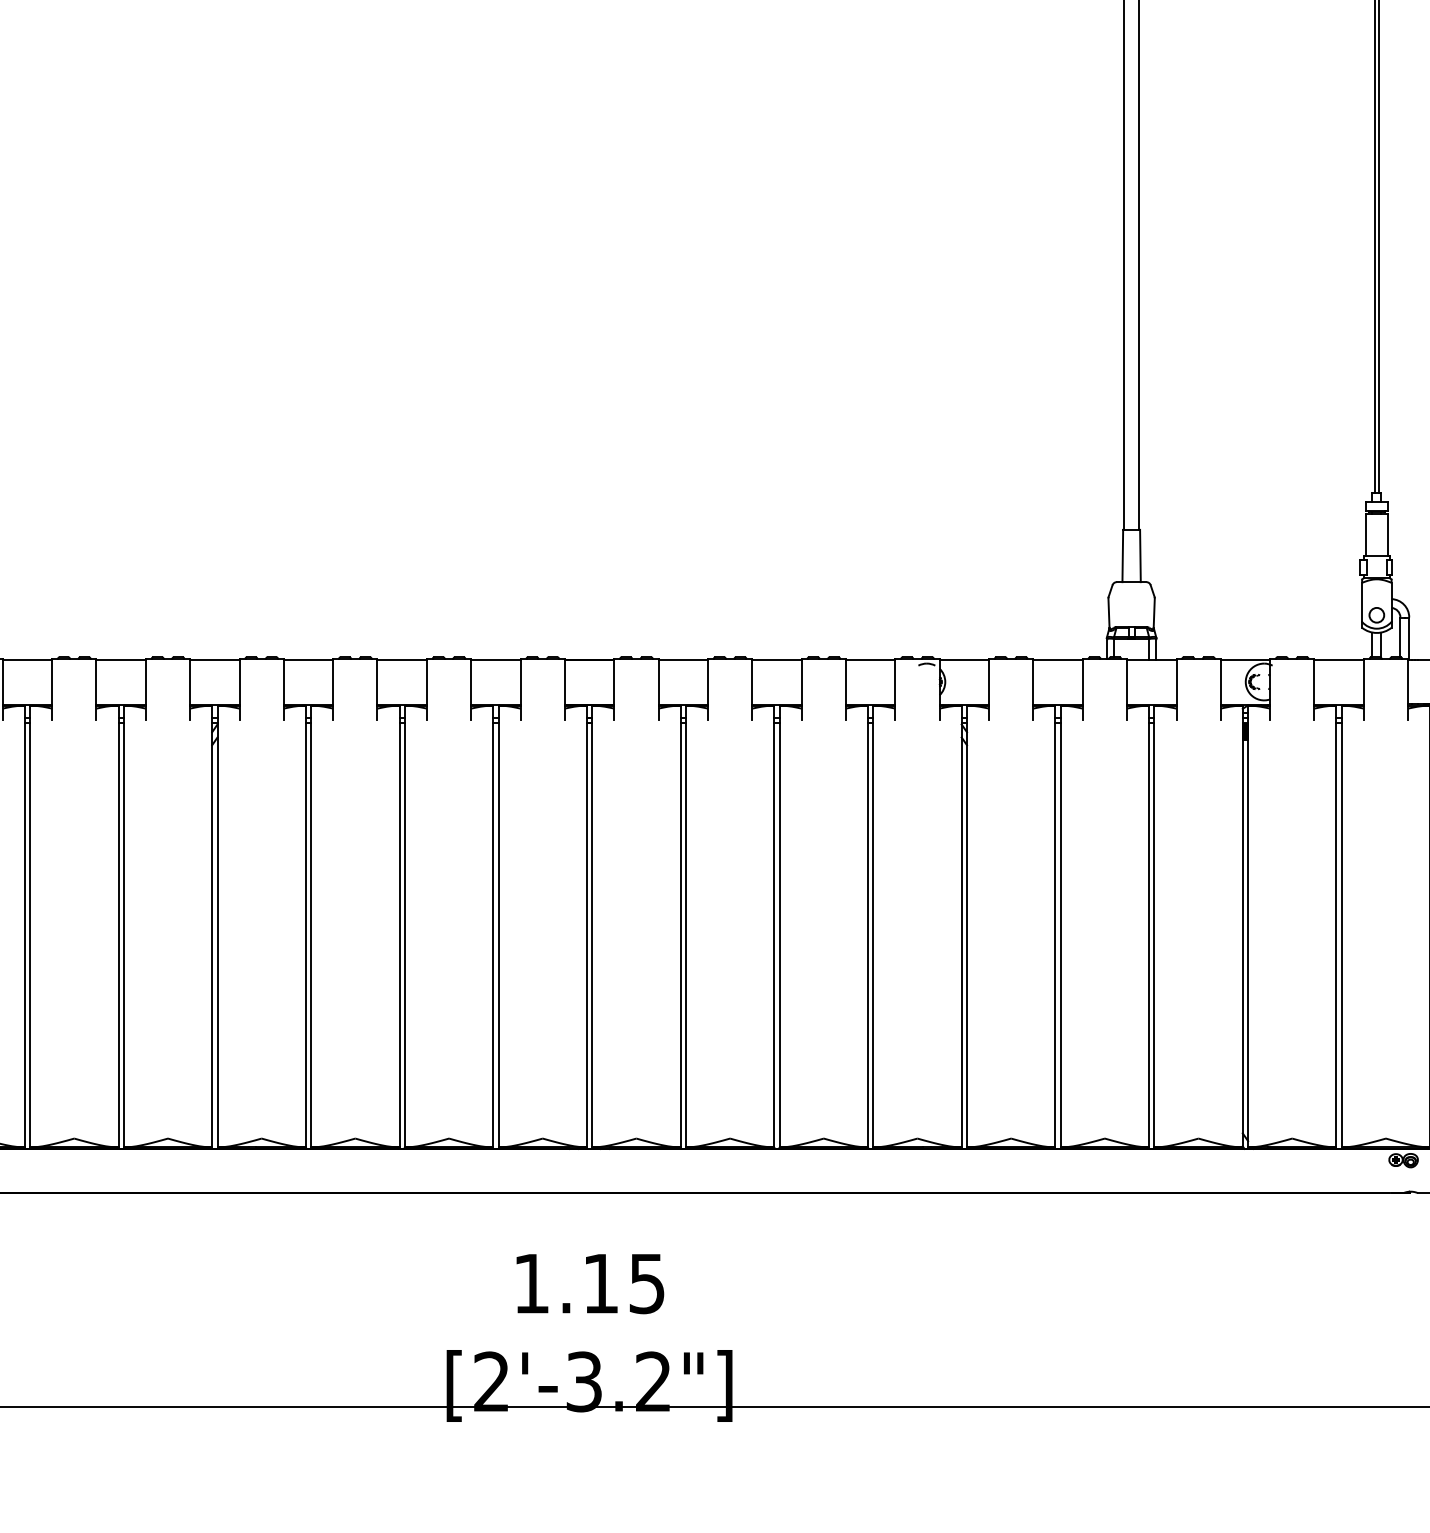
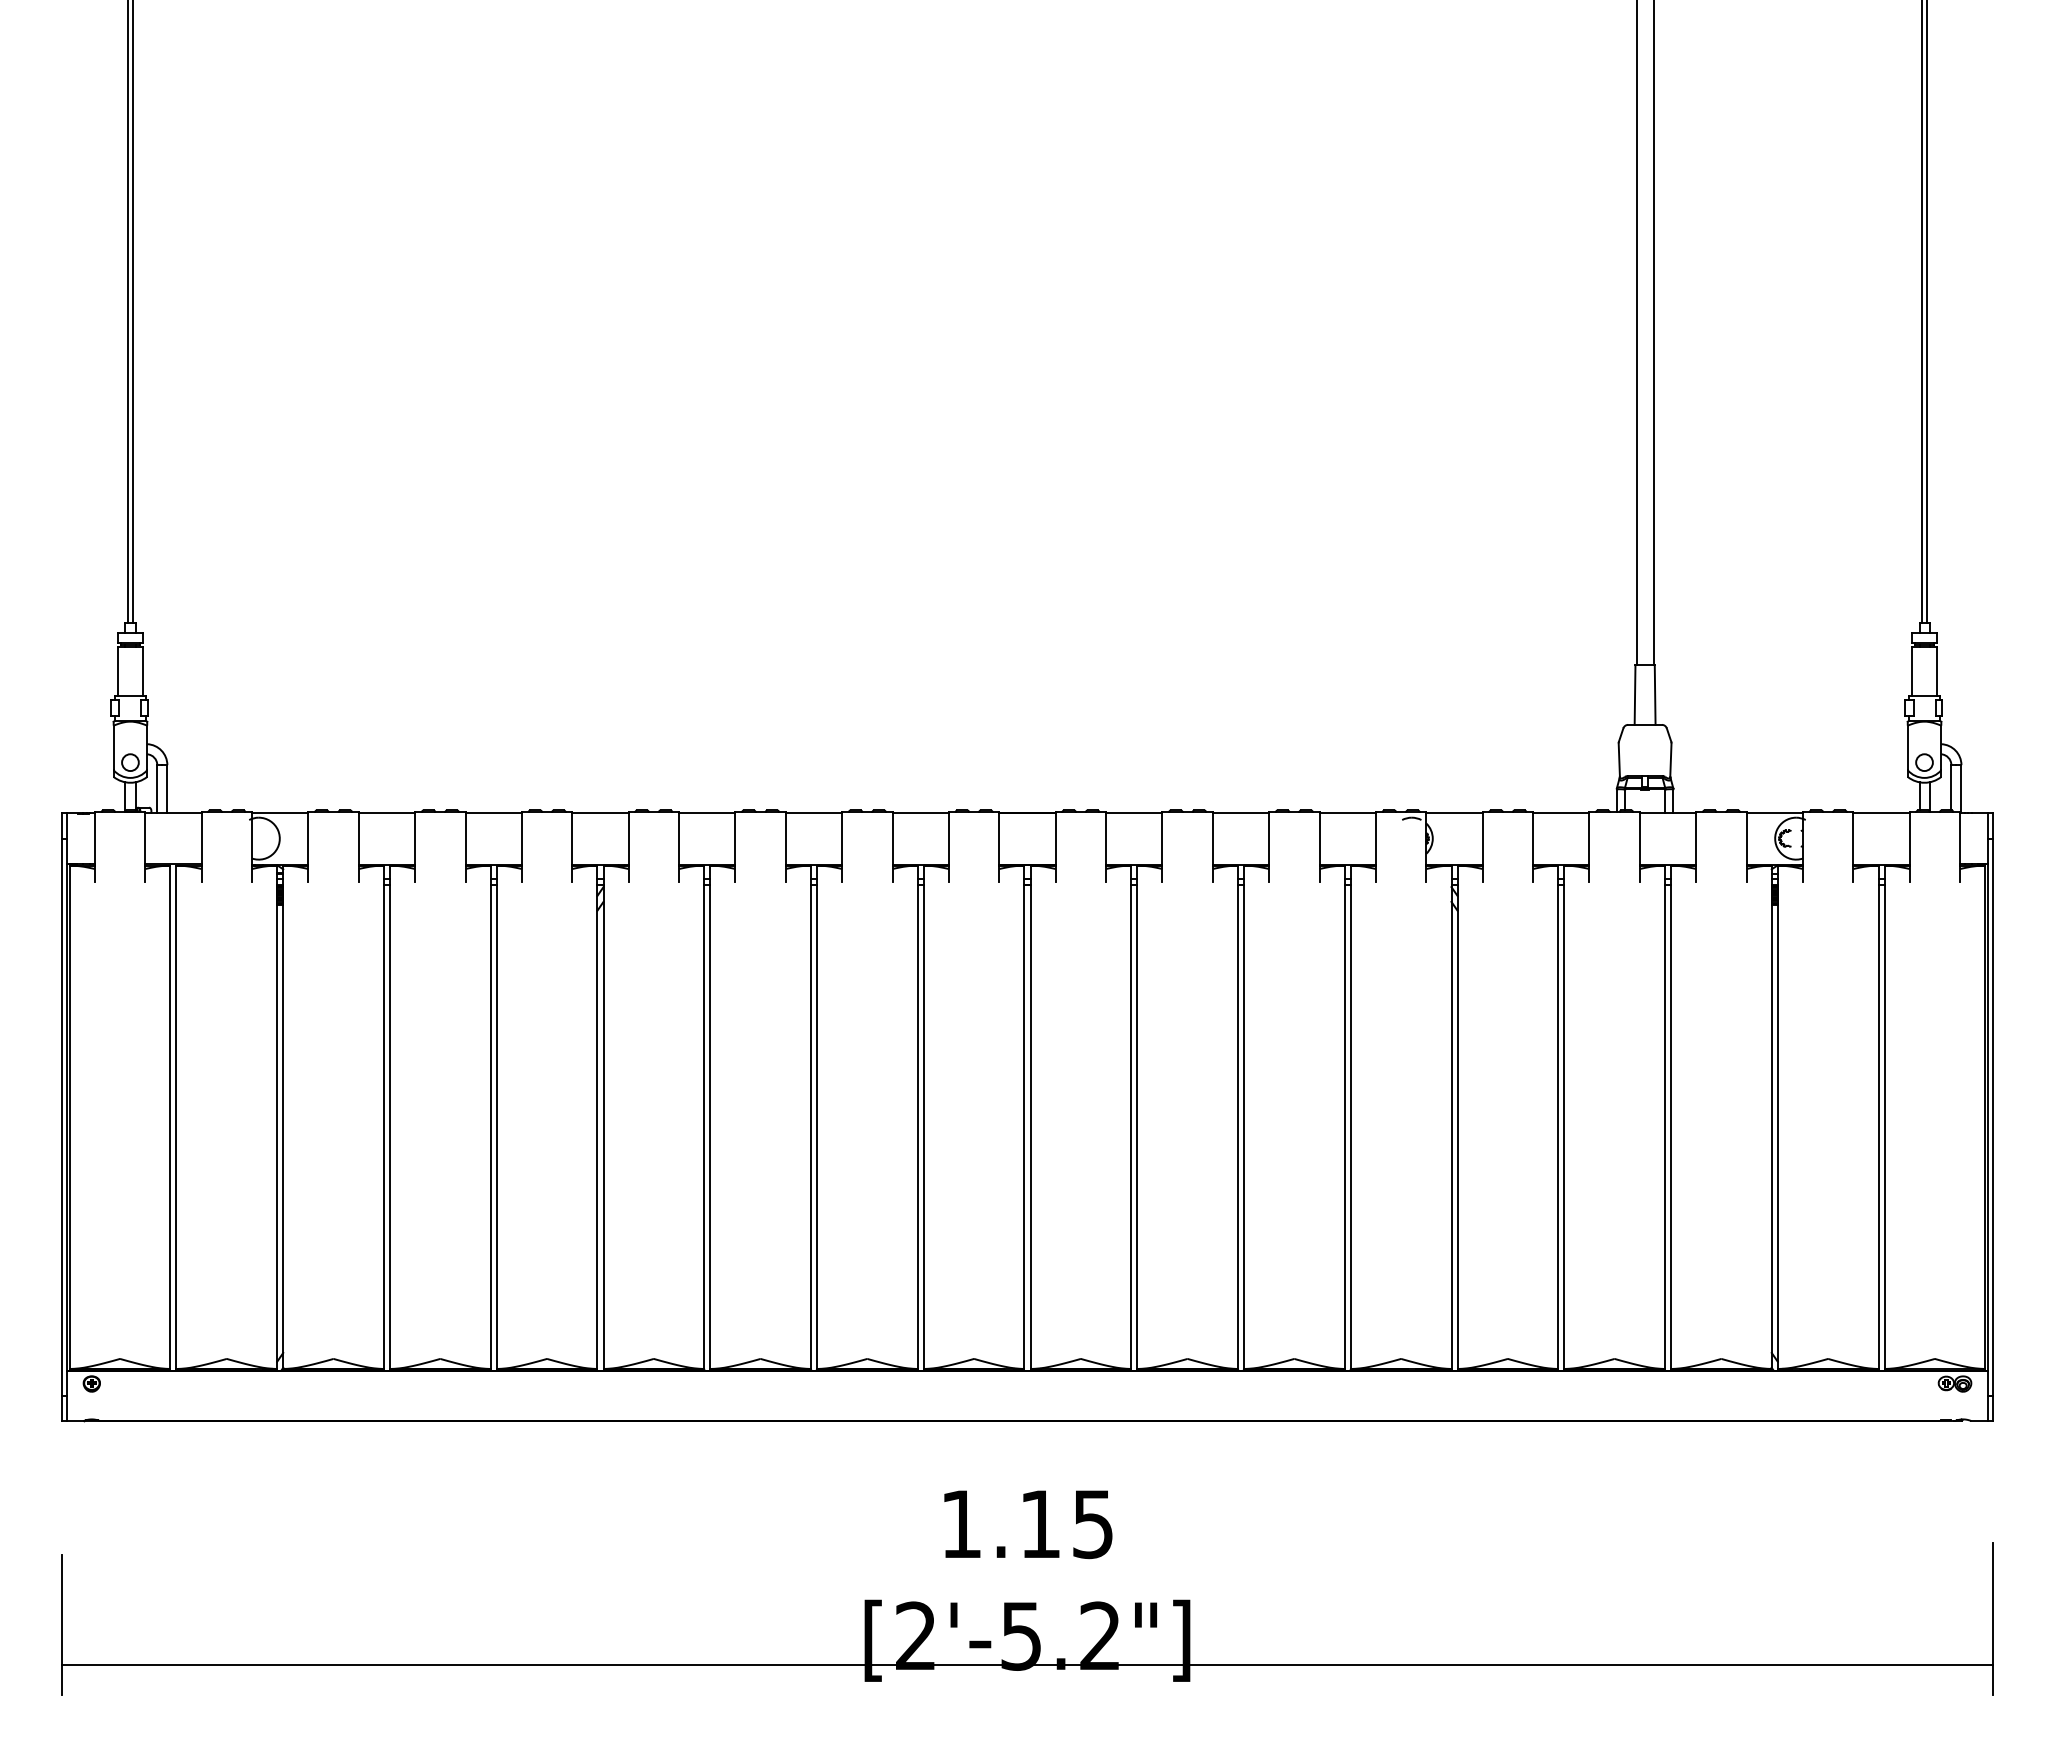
text: (584, 1381) -> (1021, 1635), [2'-3.2"] -> [2'-5.2"]

